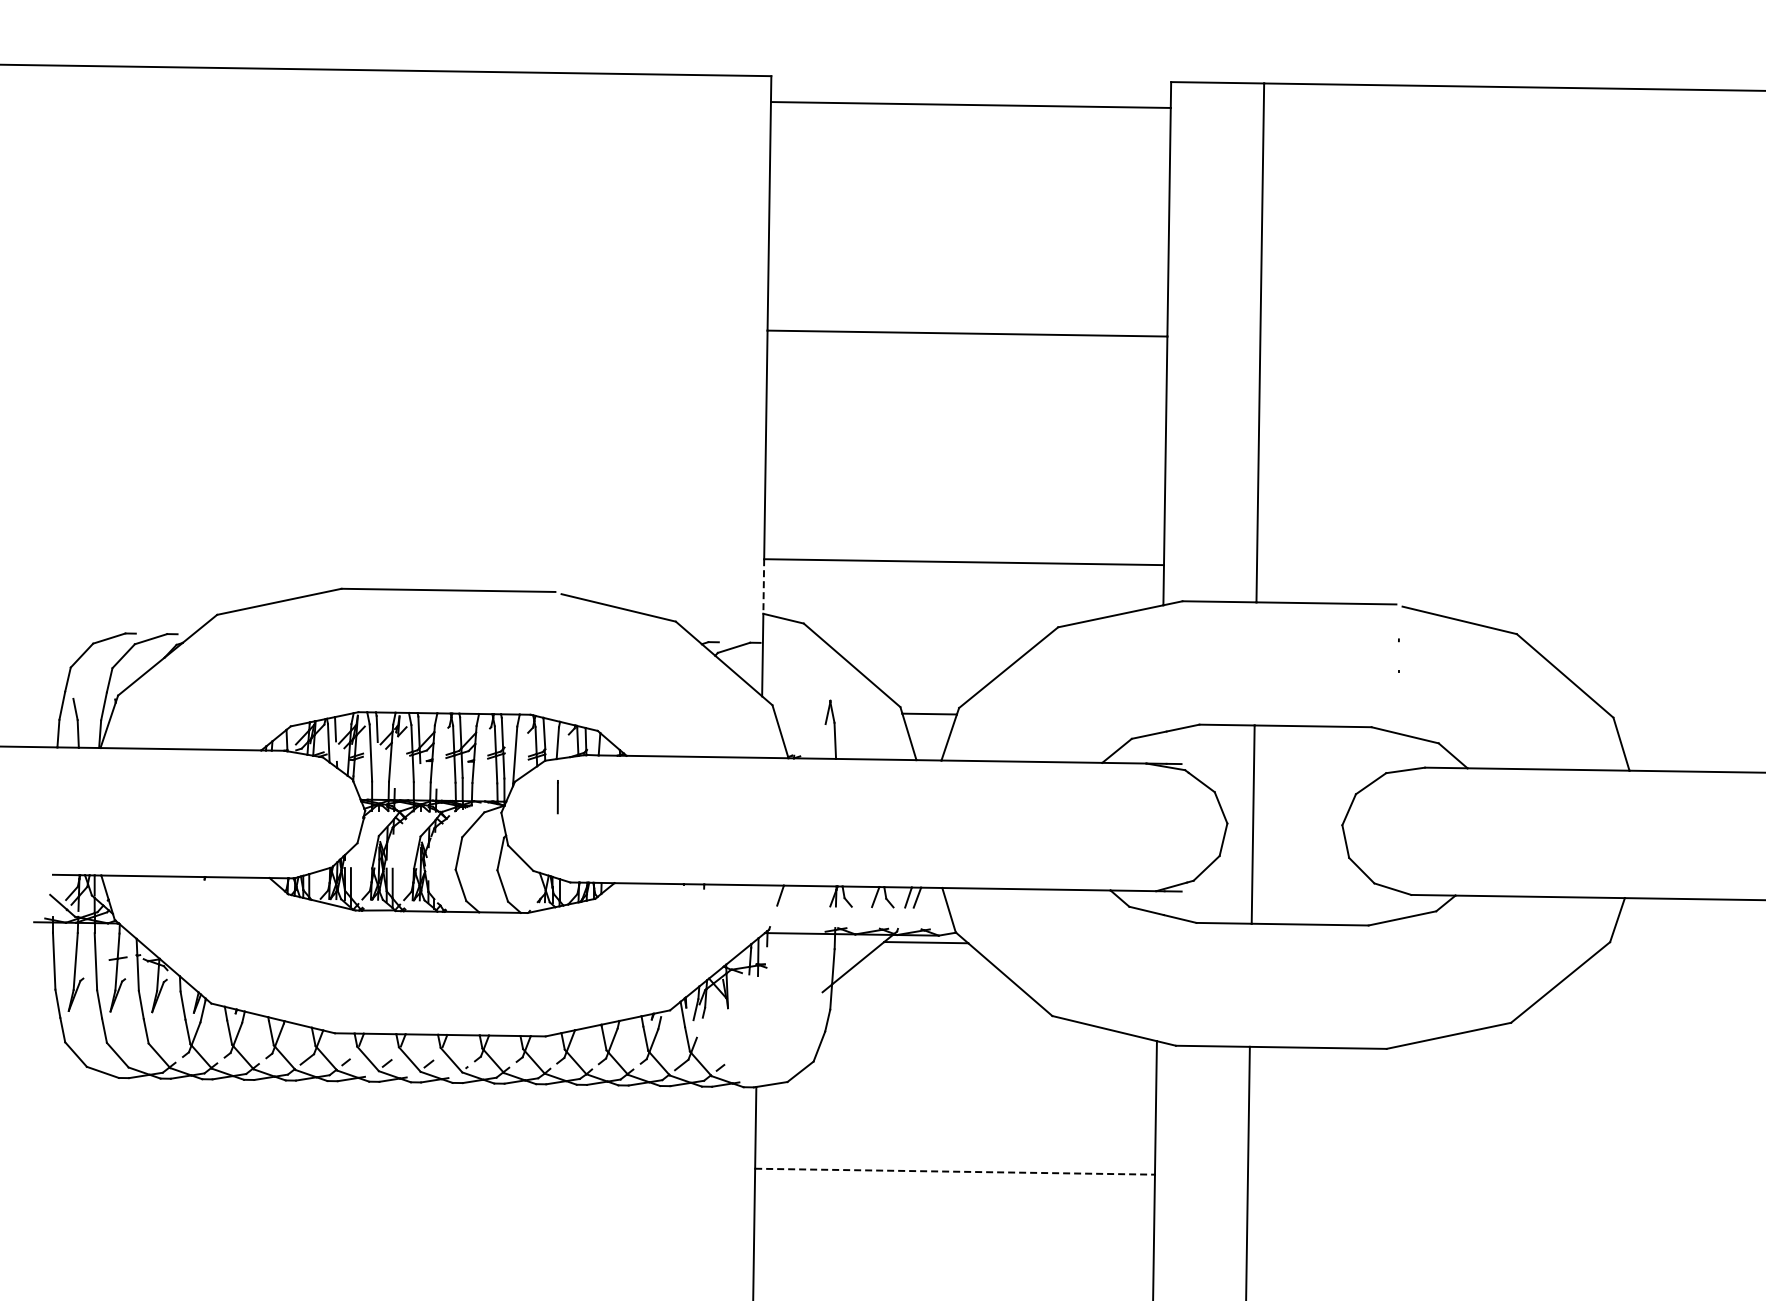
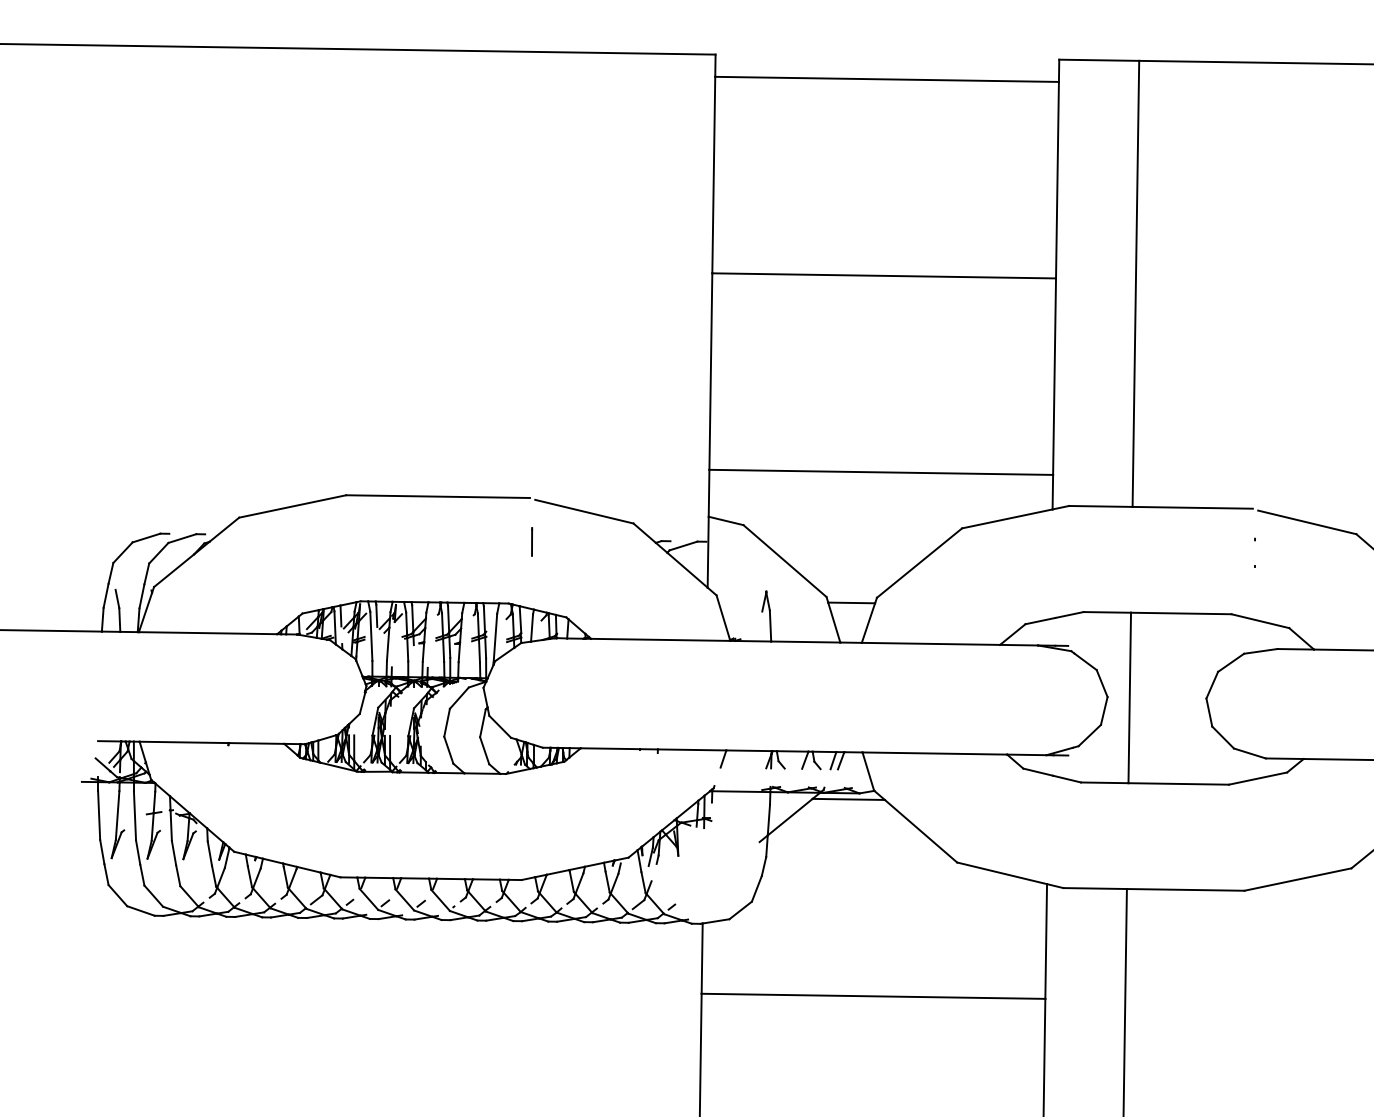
line: (763, 587) -> (708, 494), dashed -> solid
line: (557, 797) -> (531, 542), moved
line: (955, 1171) -> (873, 996), dashed -> solid

